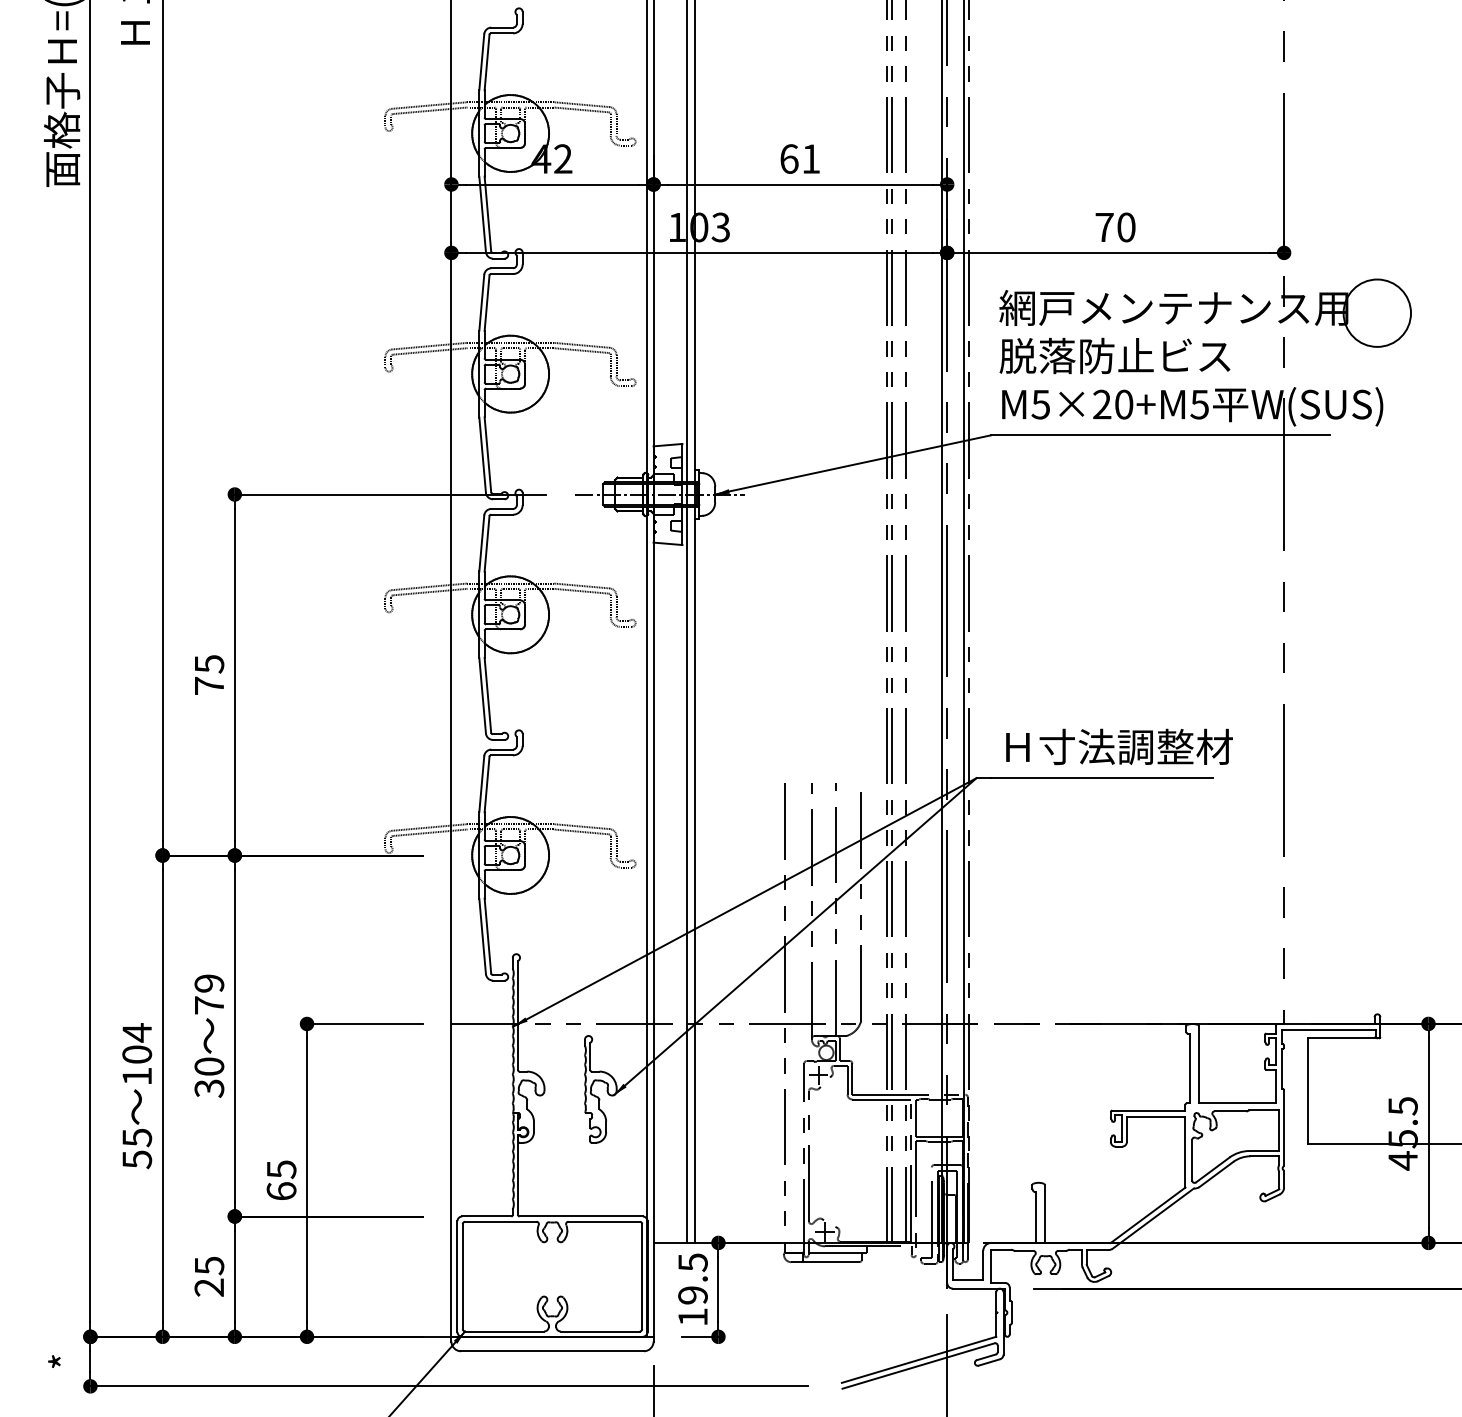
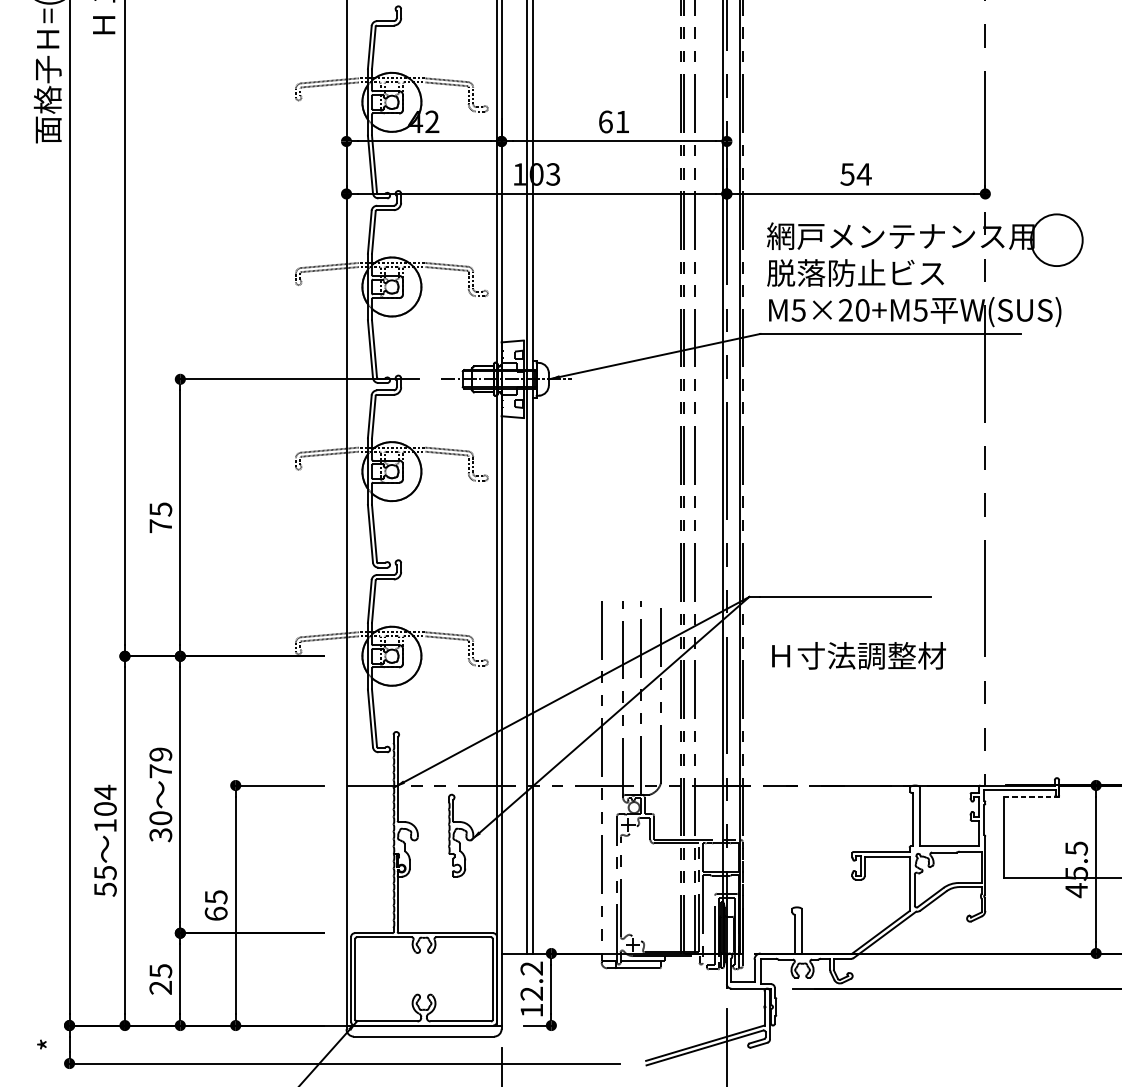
text: (1115, 227) -> (855, 174), 70 -> 54
text: (1119, 746) -> (859, 655), moved
line: (1344, 1038) -> (1031, 796), solid -> dashed
text: (692, 1278) -> (531, 980), 19.5 -> 12.2

